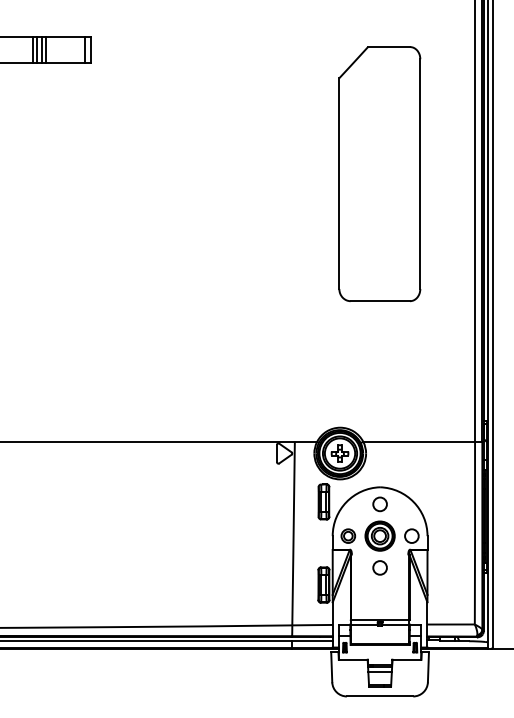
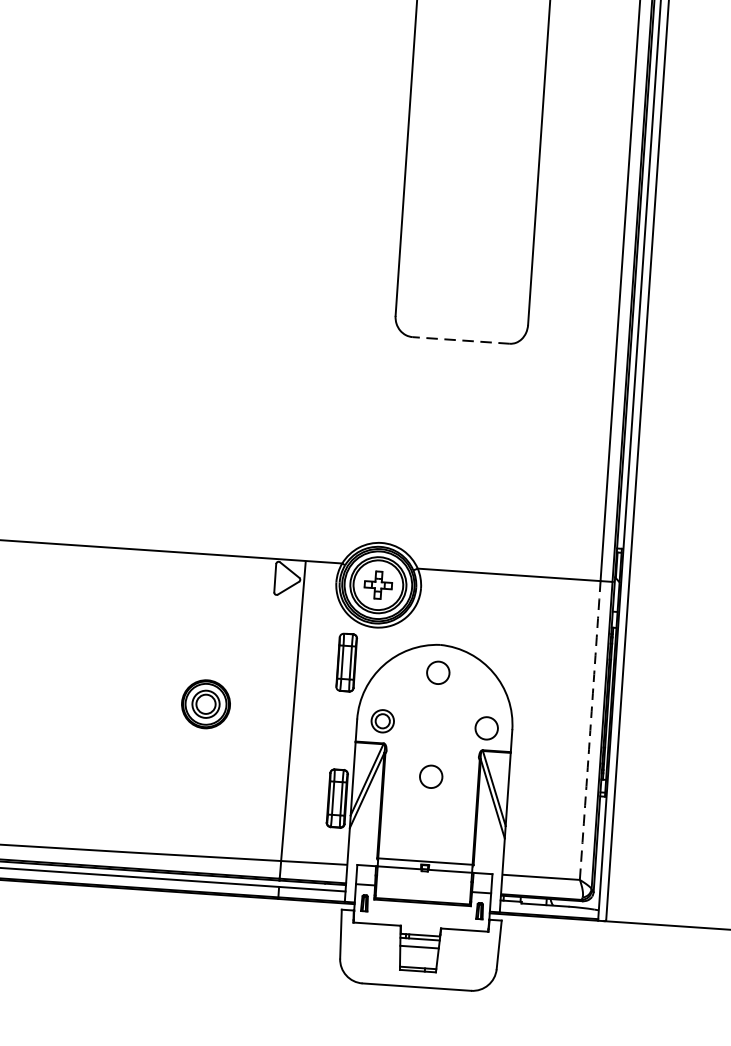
line: (380, 301) -> (461, 340), solid -> dashed
arc: (475, 533) -> (591, 731), solid -> dashed
part: (379, 535) -> (205, 703), moved

